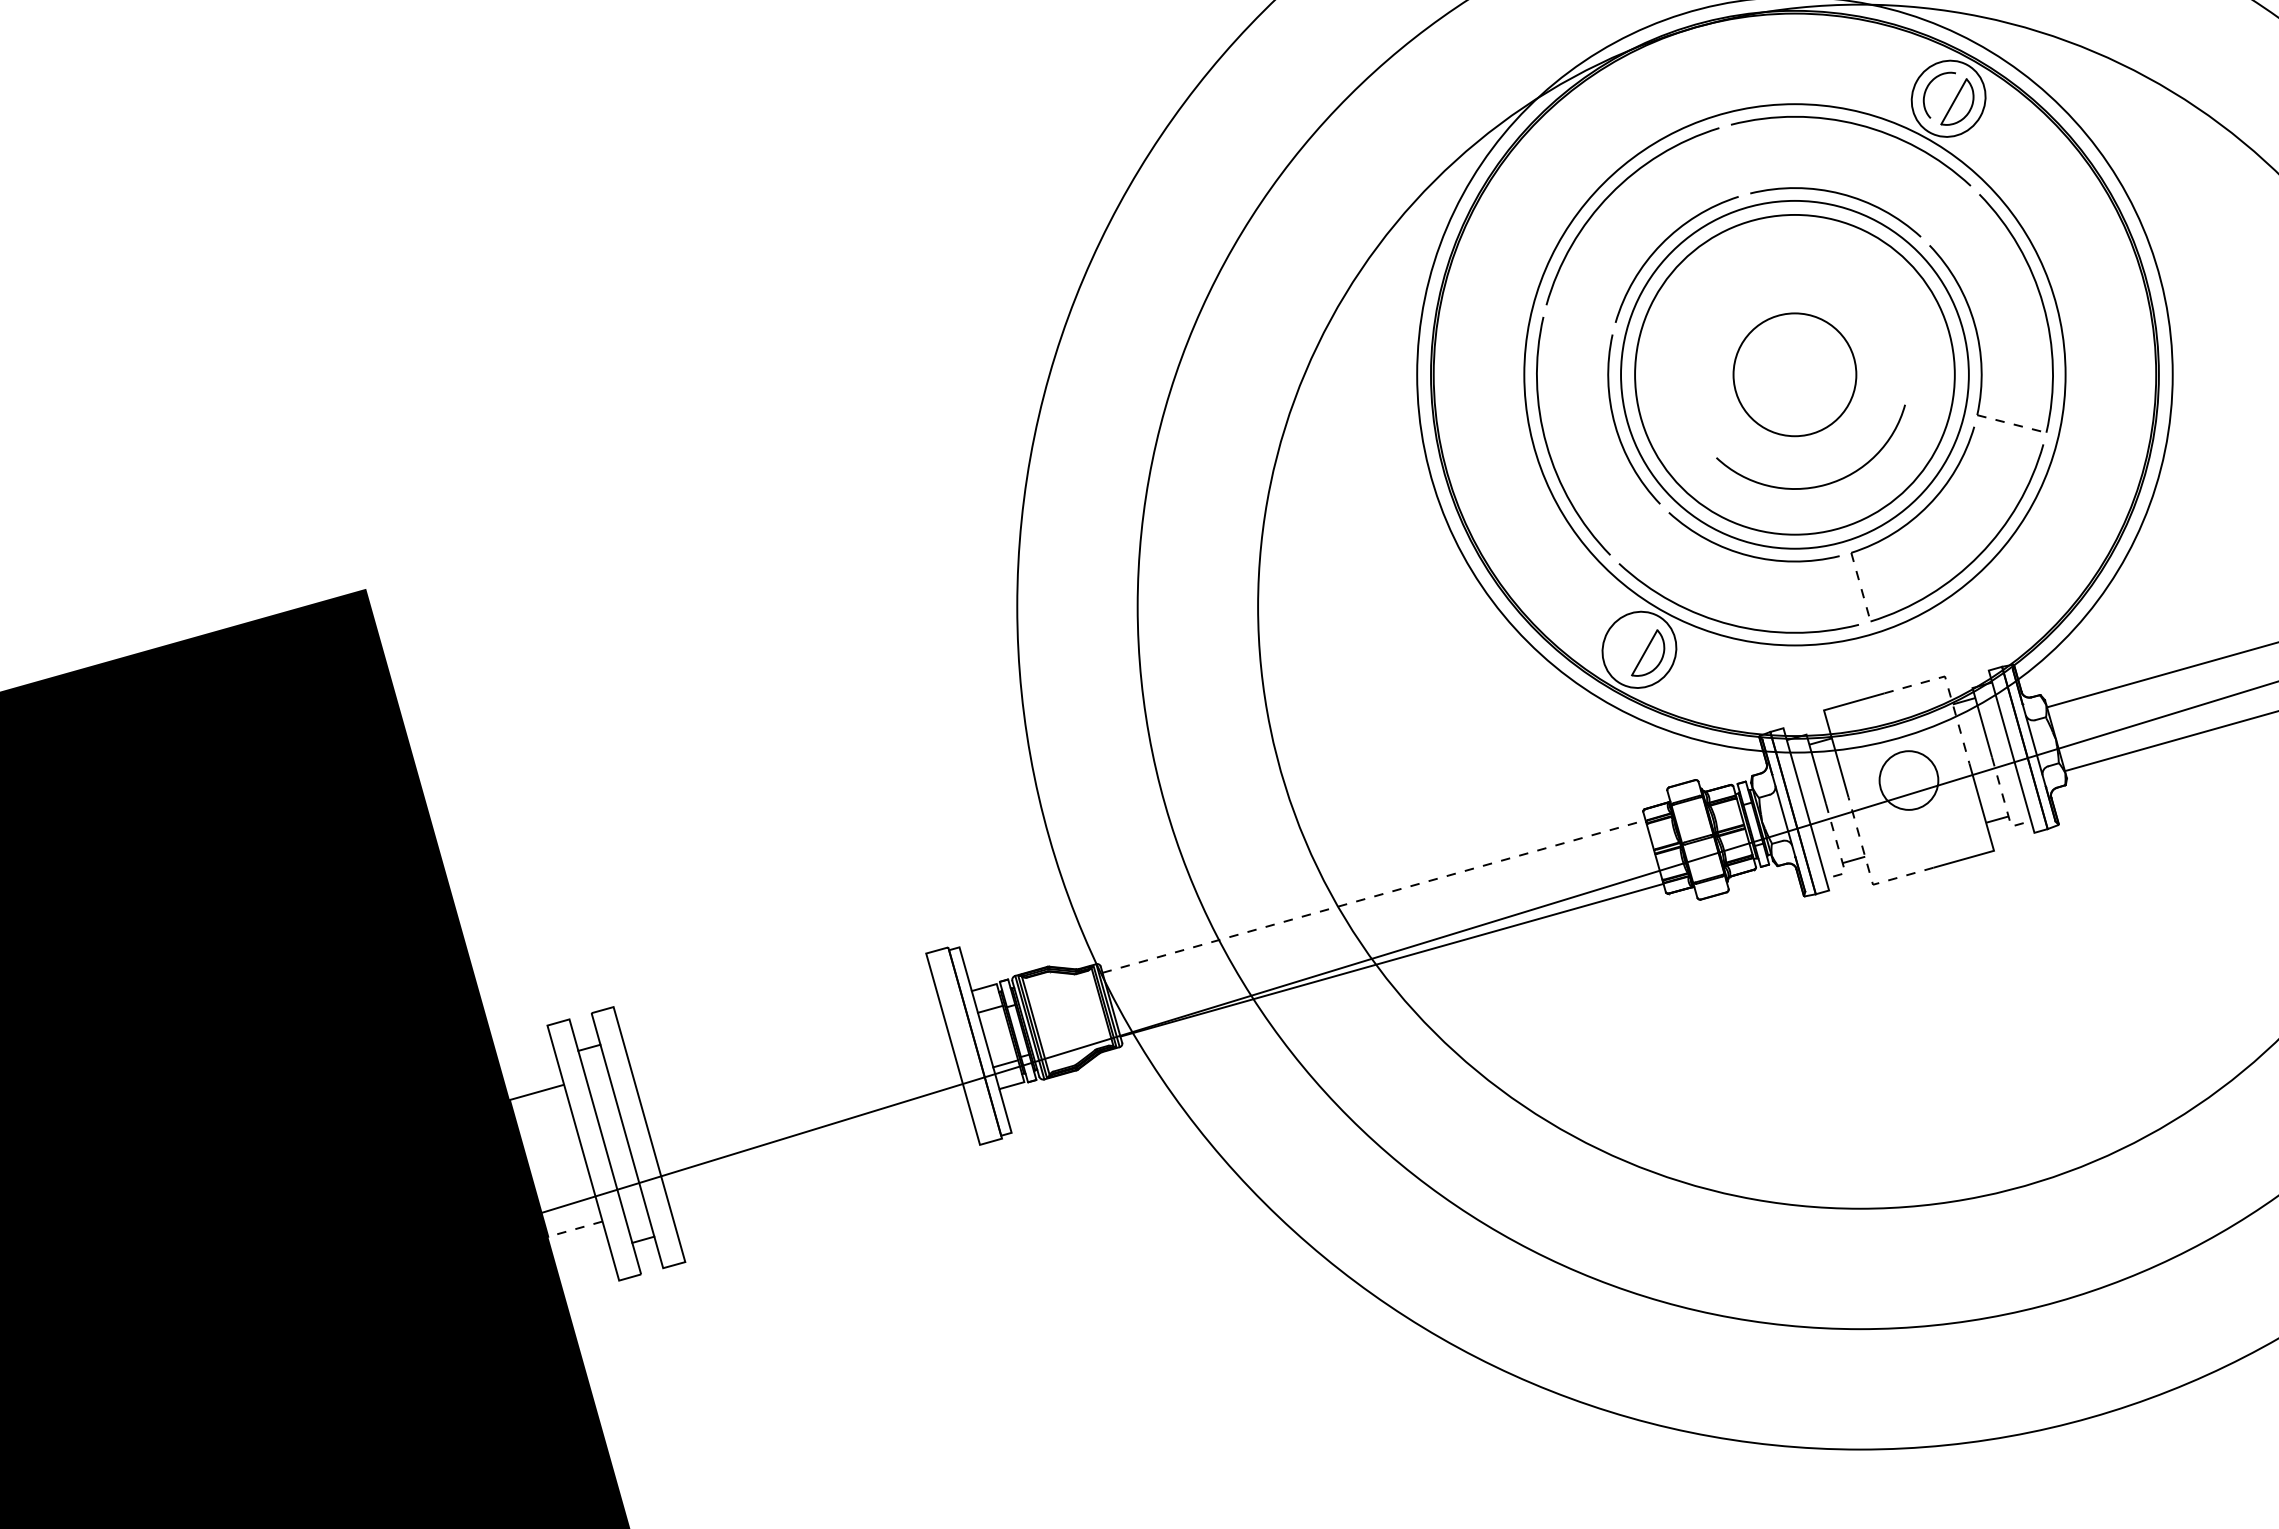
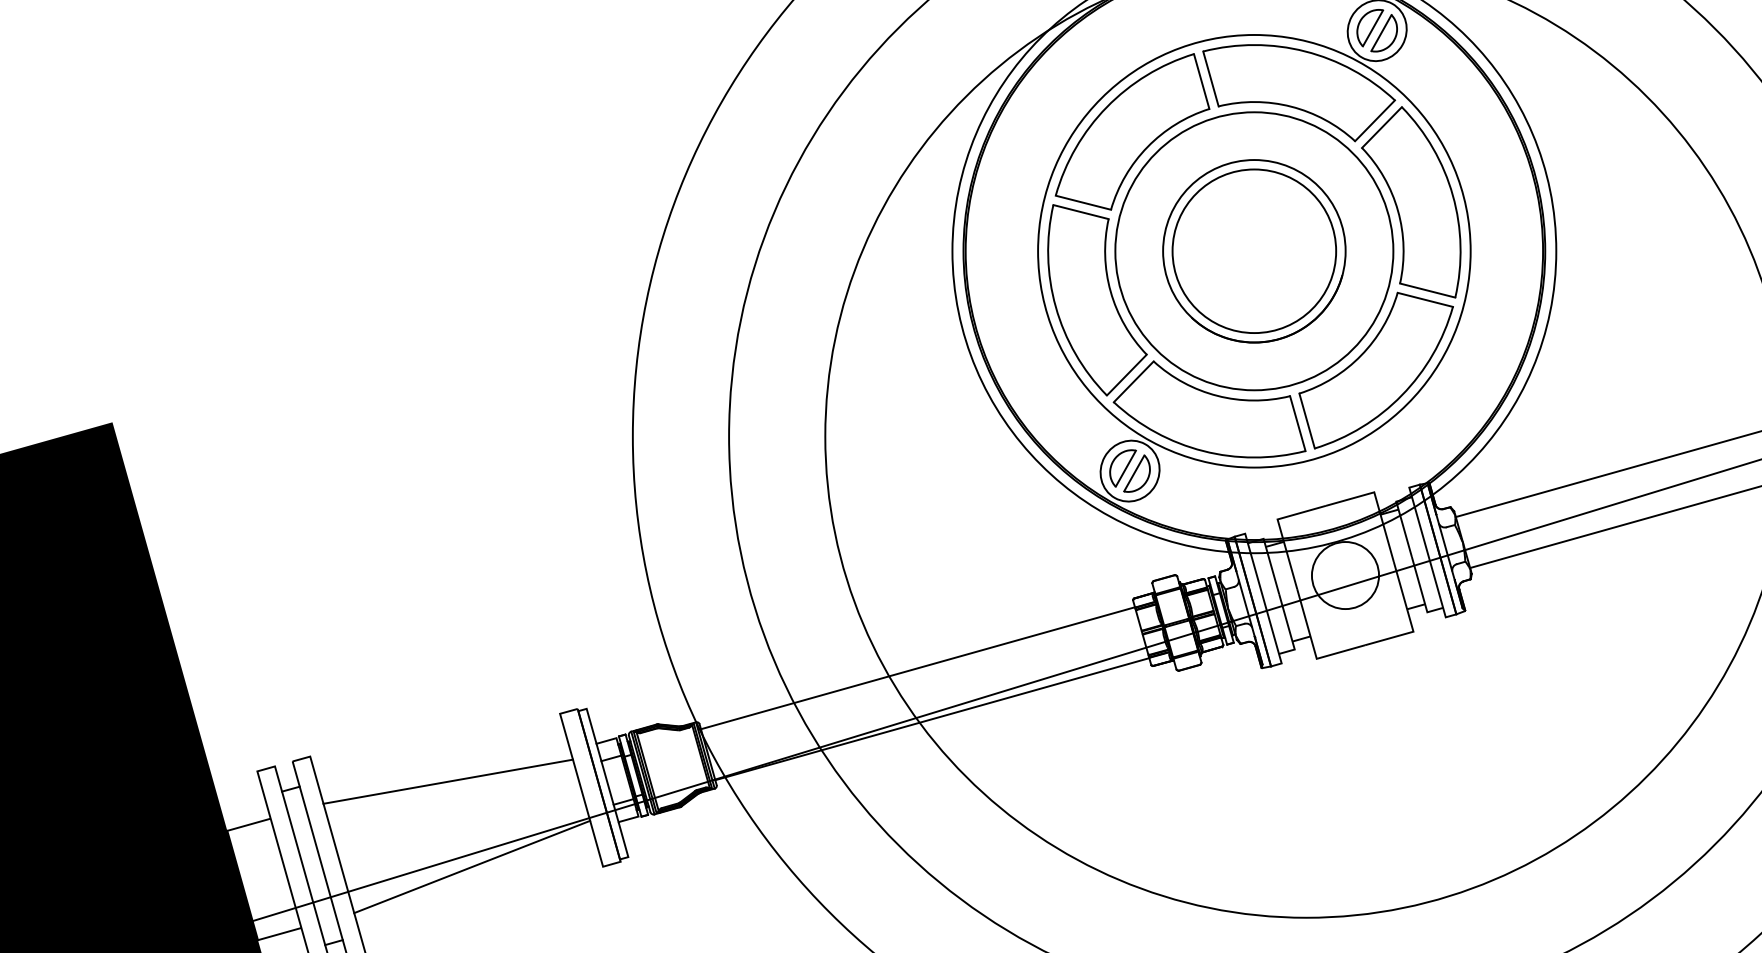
line: (1943, 95) -> (1373, 28), added
line: (1740, 158) -> (1210, 78), added
line: (1728, 162) -> (1201, 81), added
line: (1945, 211) -> (1374, 120), added
line: (1954, 219) -> (1381, 127), added
line: (1580, 313) -> (1082, 202), added
line: (1577, 325) -> (1080, 211), added
circle: (1794, 374) -> (1254, 251), size x0.71
circle: (1794, 374) -> (1254, 251), size x1.67
line: (2011, 423) -> (1427, 290), dashed -> solid
line: (2008, 435) -> (1425, 299), added
line: (1635, 529) -> (1126, 374), added
line: (1644, 537) -> (1134, 381), added
line: (1860, 587) -> (1306, 421), dashed -> solid
line: (1849, 590) -> (1297, 423), added
part: (1630, 646) -> (1122, 468), added
line: (1948, 689) -> (1377, 502), dashed -> solid
circle: (1908, 780) -> (1345, 575), size x1.43
line: (2004, 802) -> (1421, 593), dashed -> solid
line: (1838, 849) -> (1289, 630), dashed -> solid
line: (1869, 871) -> (1313, 648), dashed -> solid
line: (1374, 896) -> (918, 668), dashed -> solid
line: (786, 1038) -> (448, 781), added
line: (815, 1144) -> (471, 866), added
line: (574, 1229) -> (278, 934), dashed -> solid

